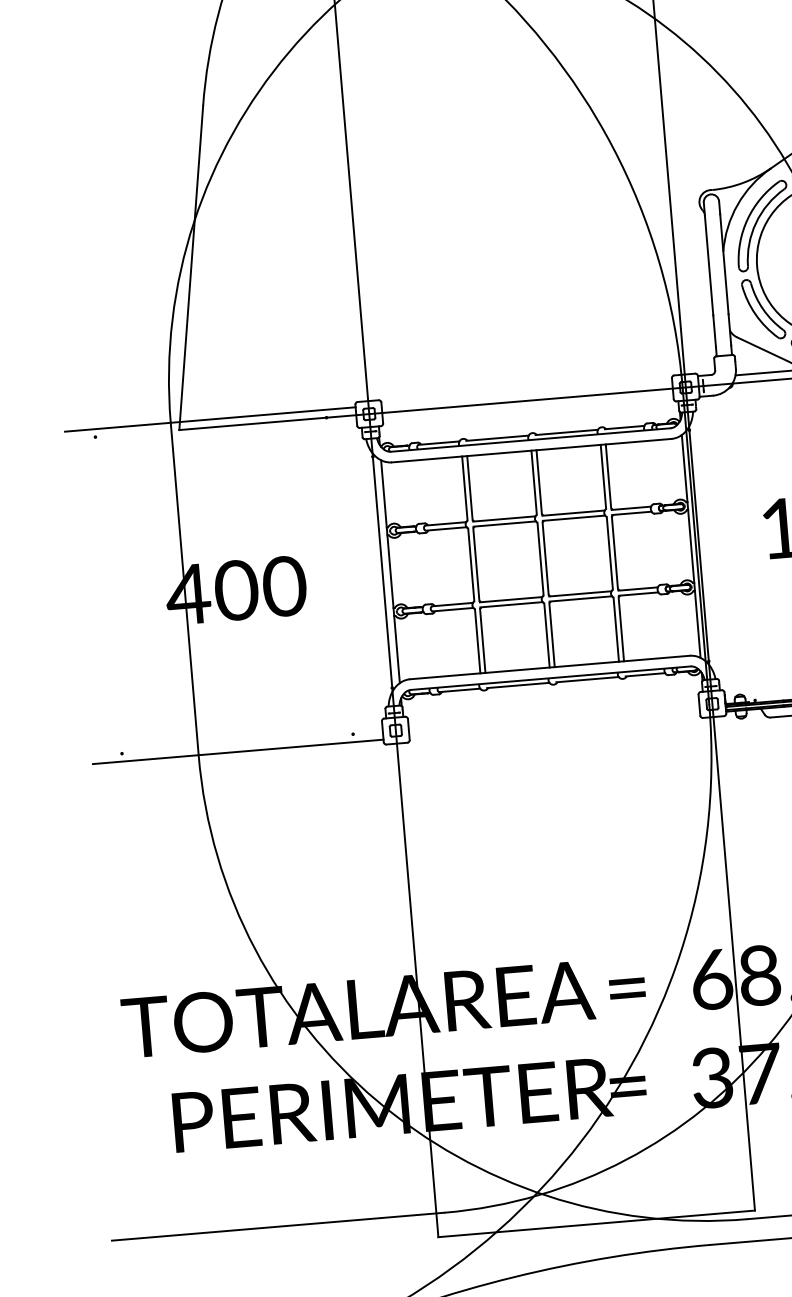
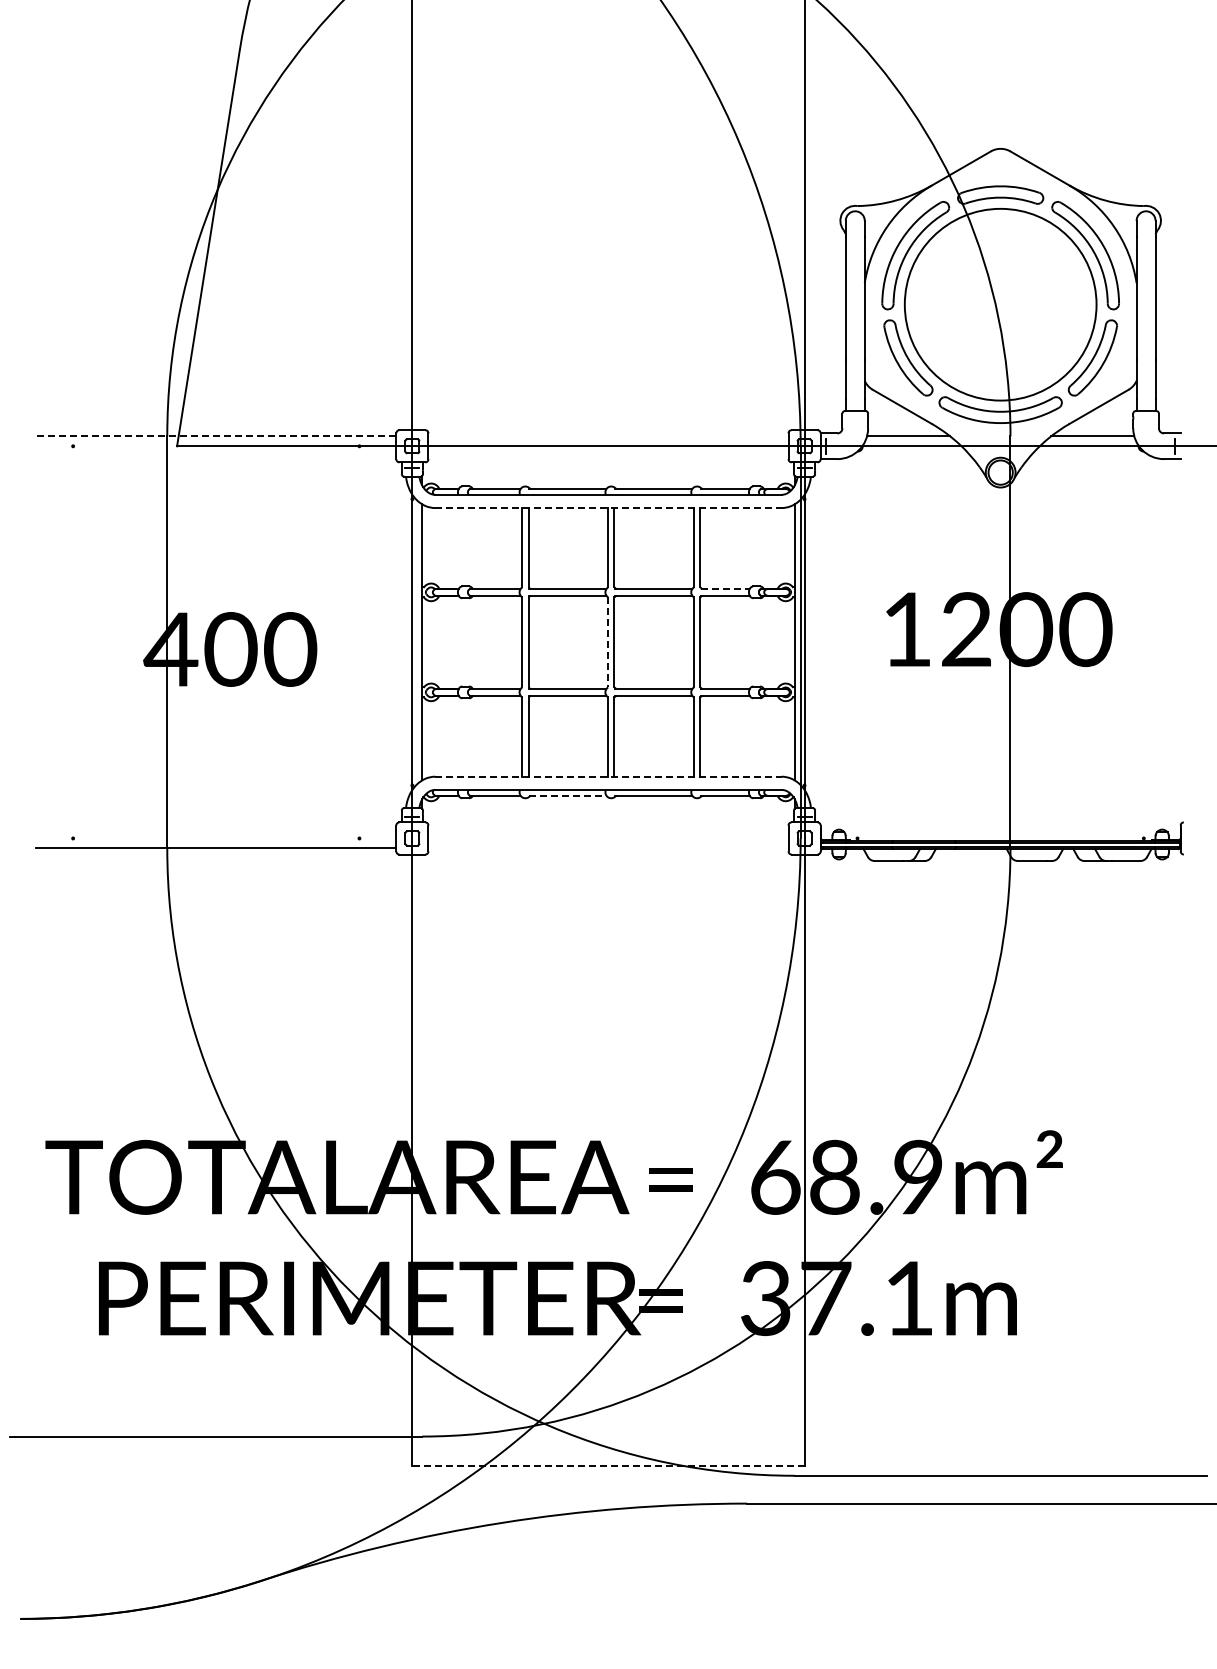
line: (209, 419) -> (215, 436), solid -> dashed
line: (531, 451) -> (608, 508), solid -> dashed
line: (631, 508) -> (725, 589), solid -> dashed
line: (540, 559) -> (608, 642), solid -> dashed
line: (549, 667) -> (608, 776), solid -> dashed
line: (518, 685) -> (567, 795), solid -> dashed
line: (595, 1223) -> (607, 1465), solid -> dashed

